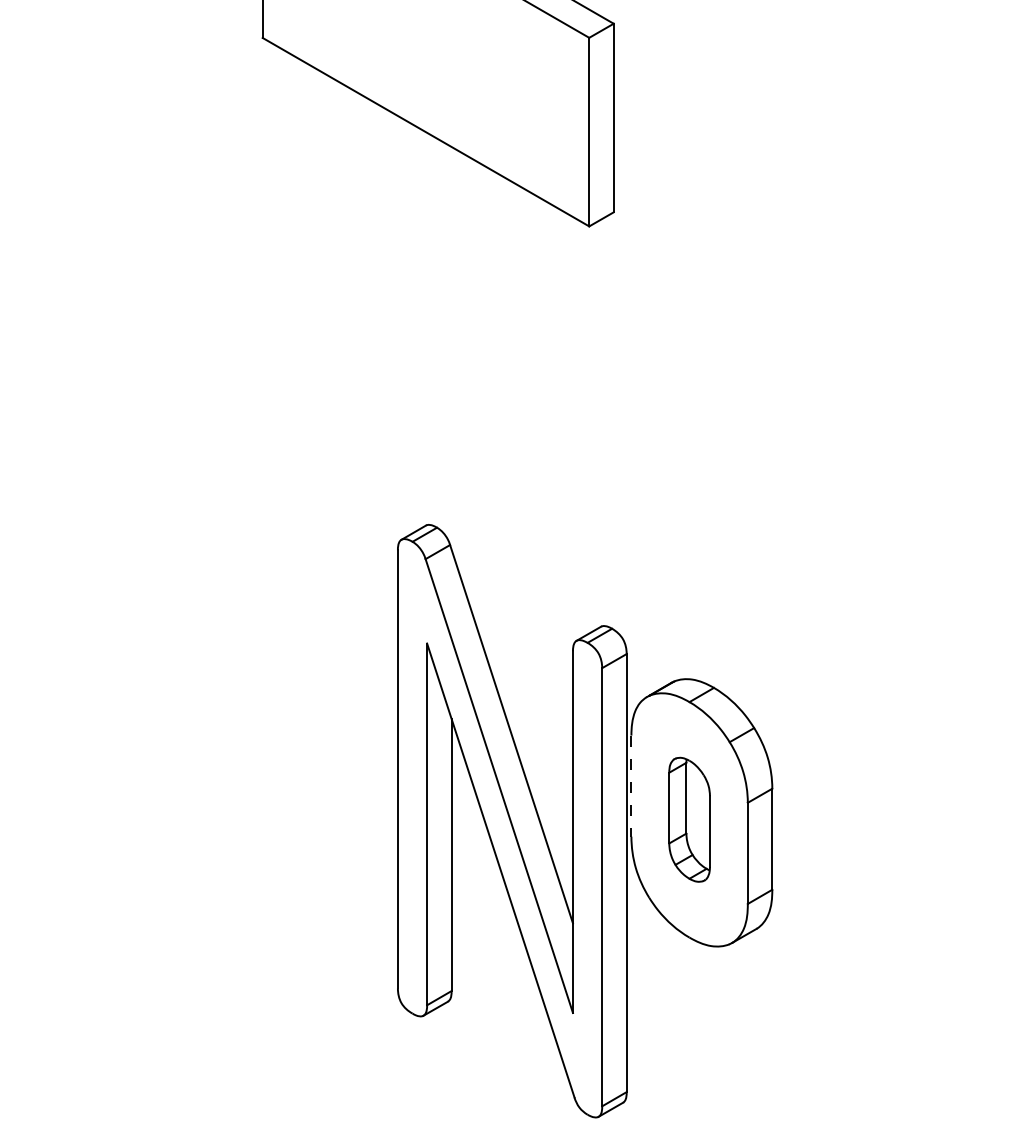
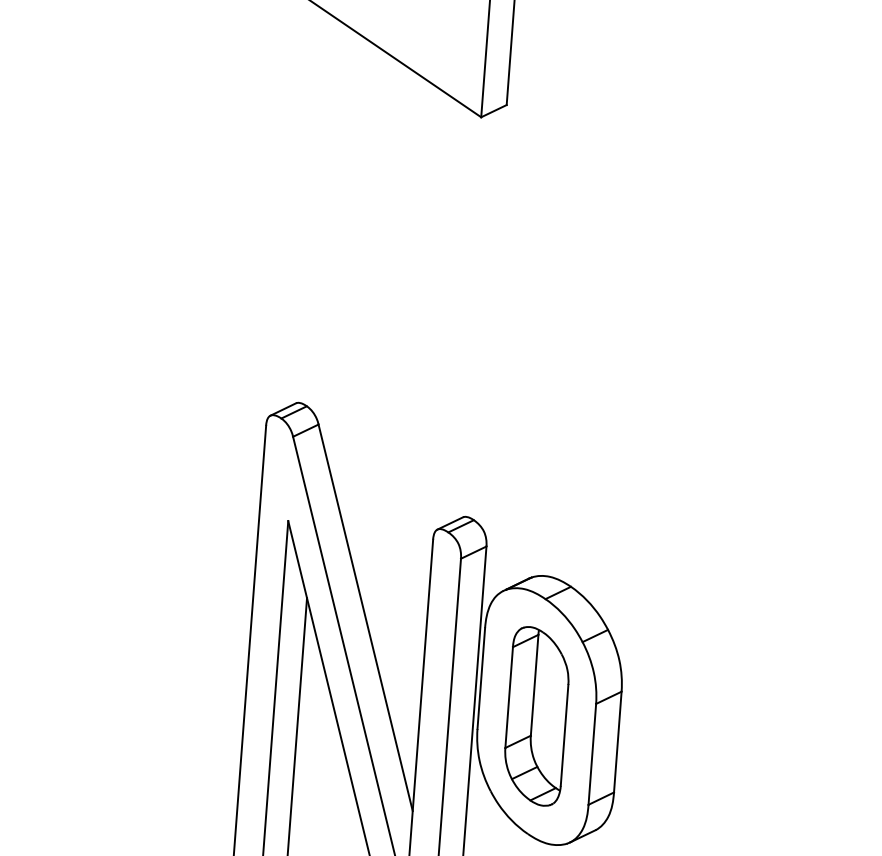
line: (631, 786) -> (481, 678), dashed -> solid
part: (689, 819) -> (536, 716), size x1.43

